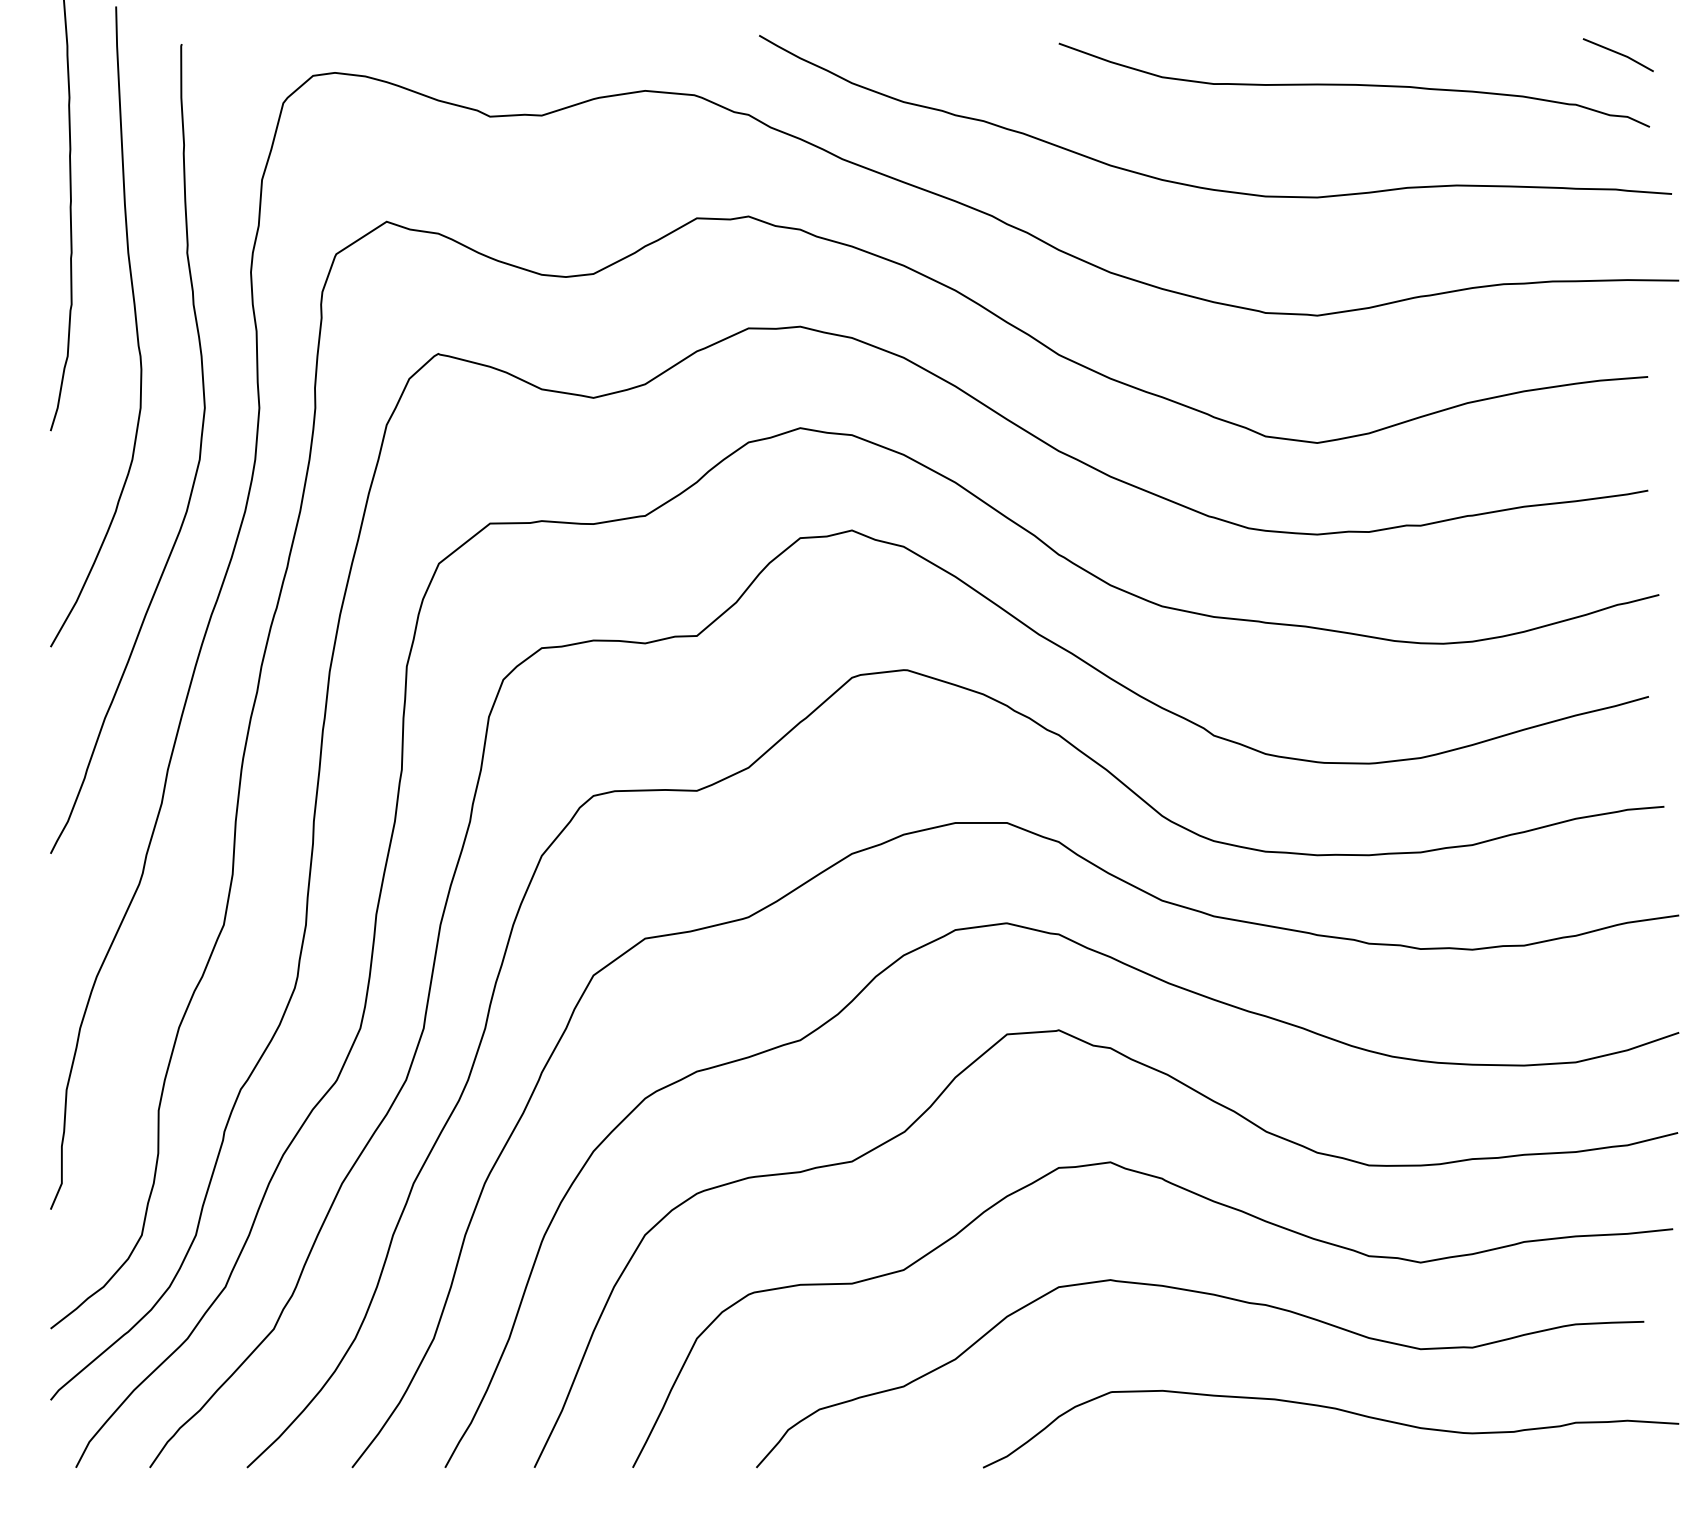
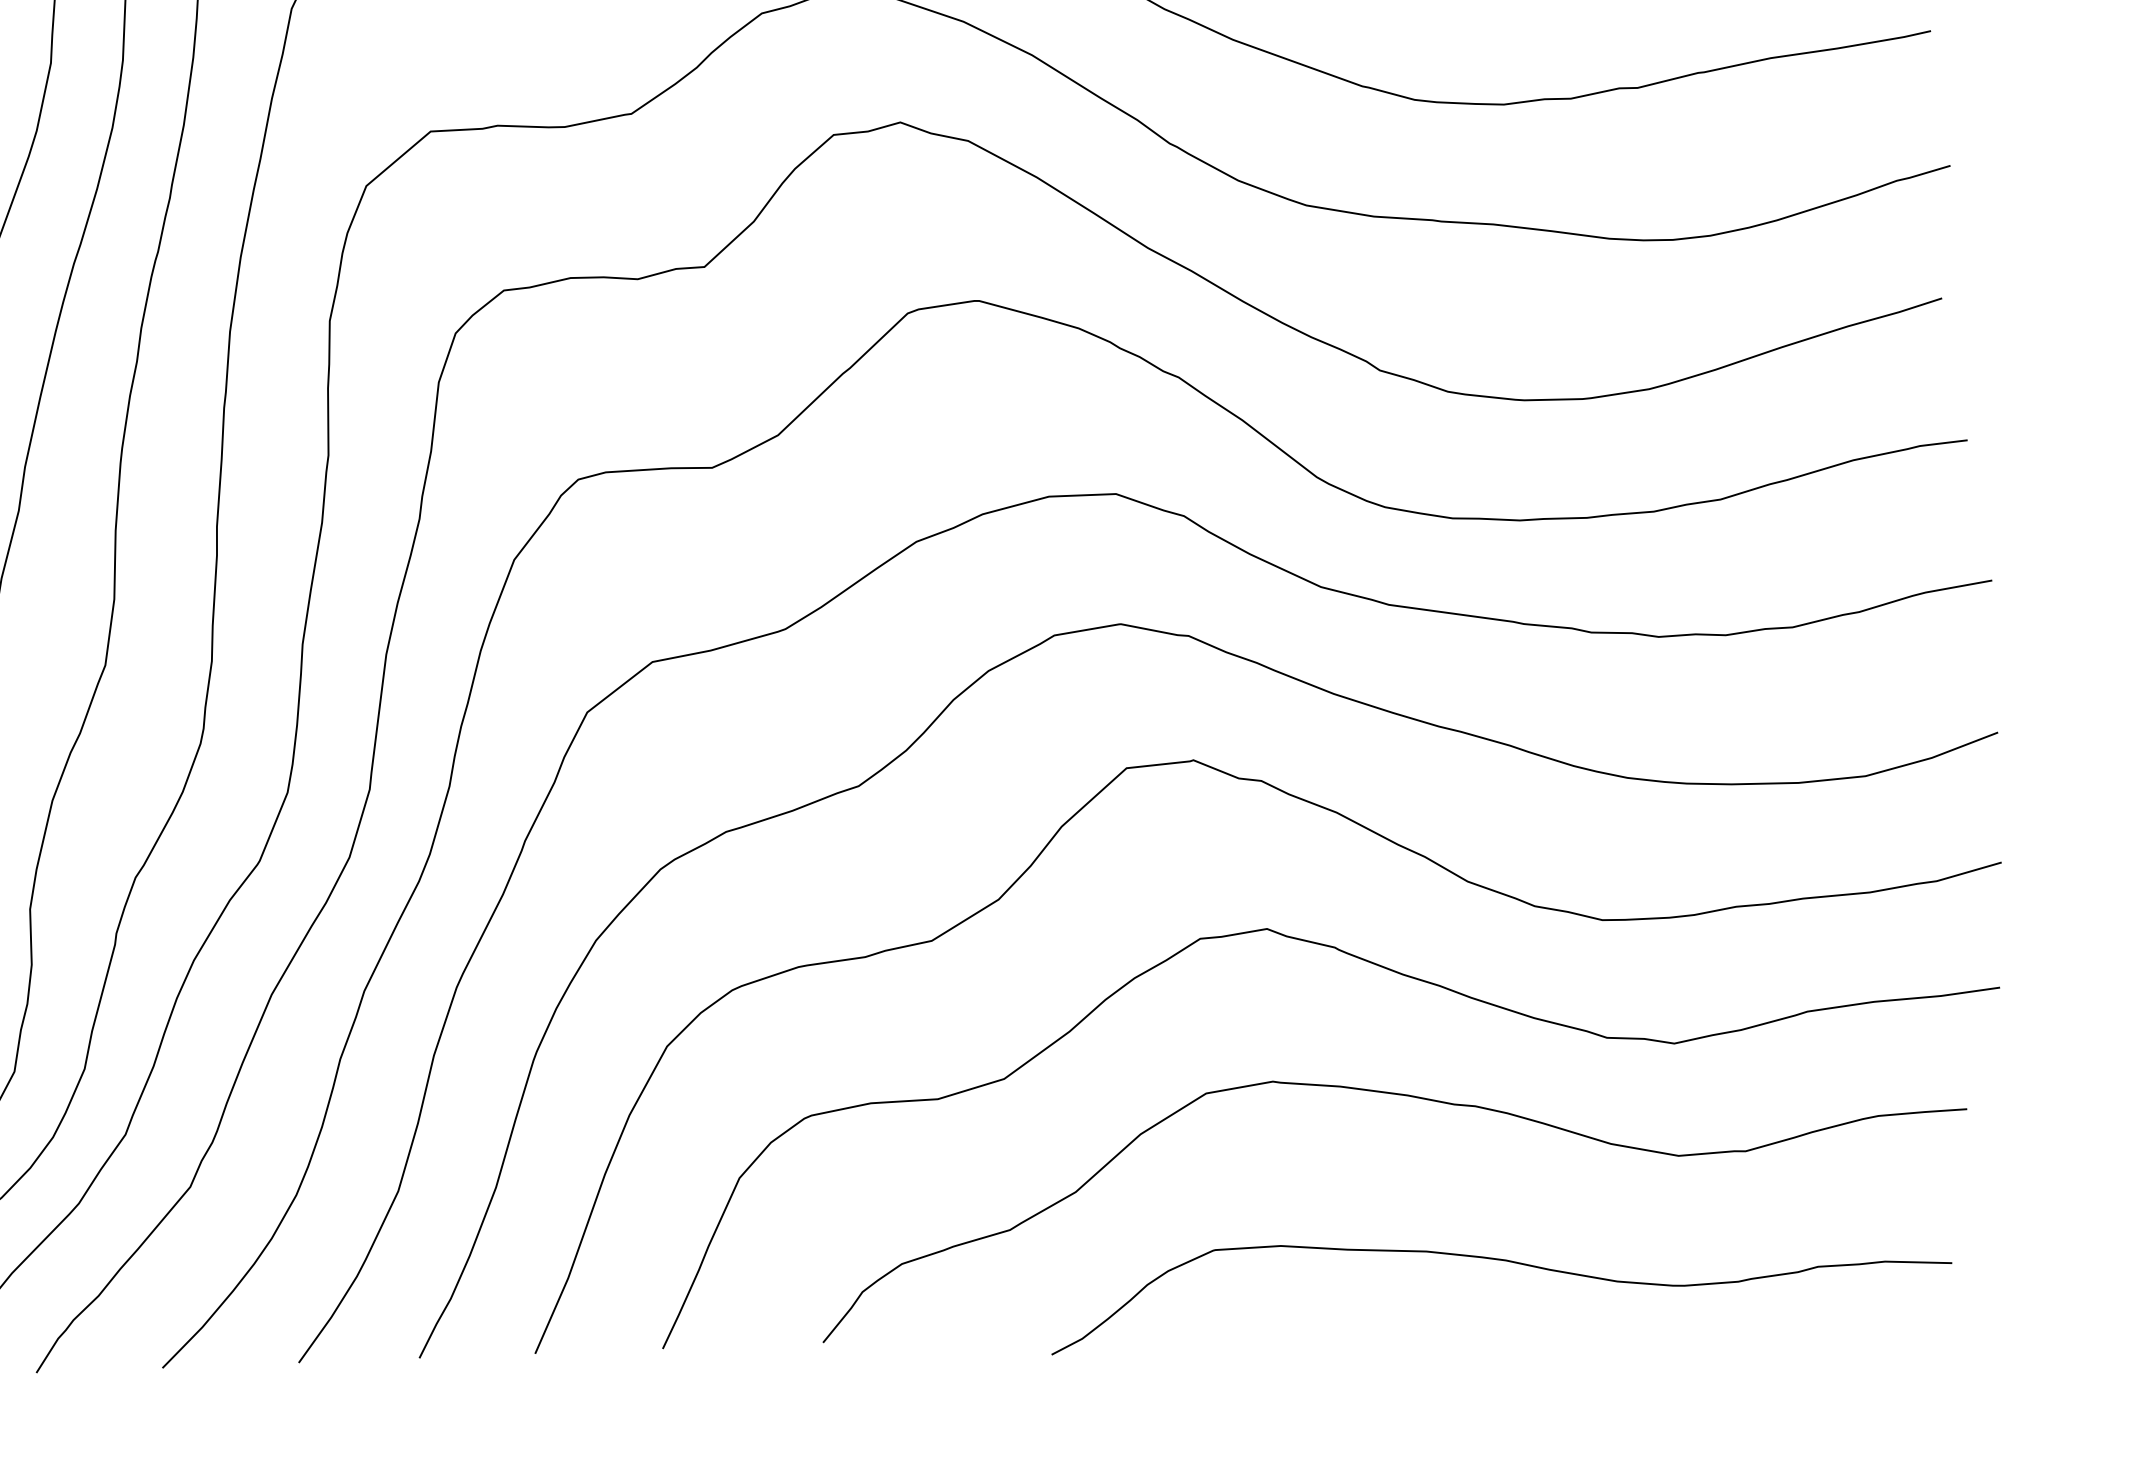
curve: (1333, 1409) -> (1503, 1261), moved

